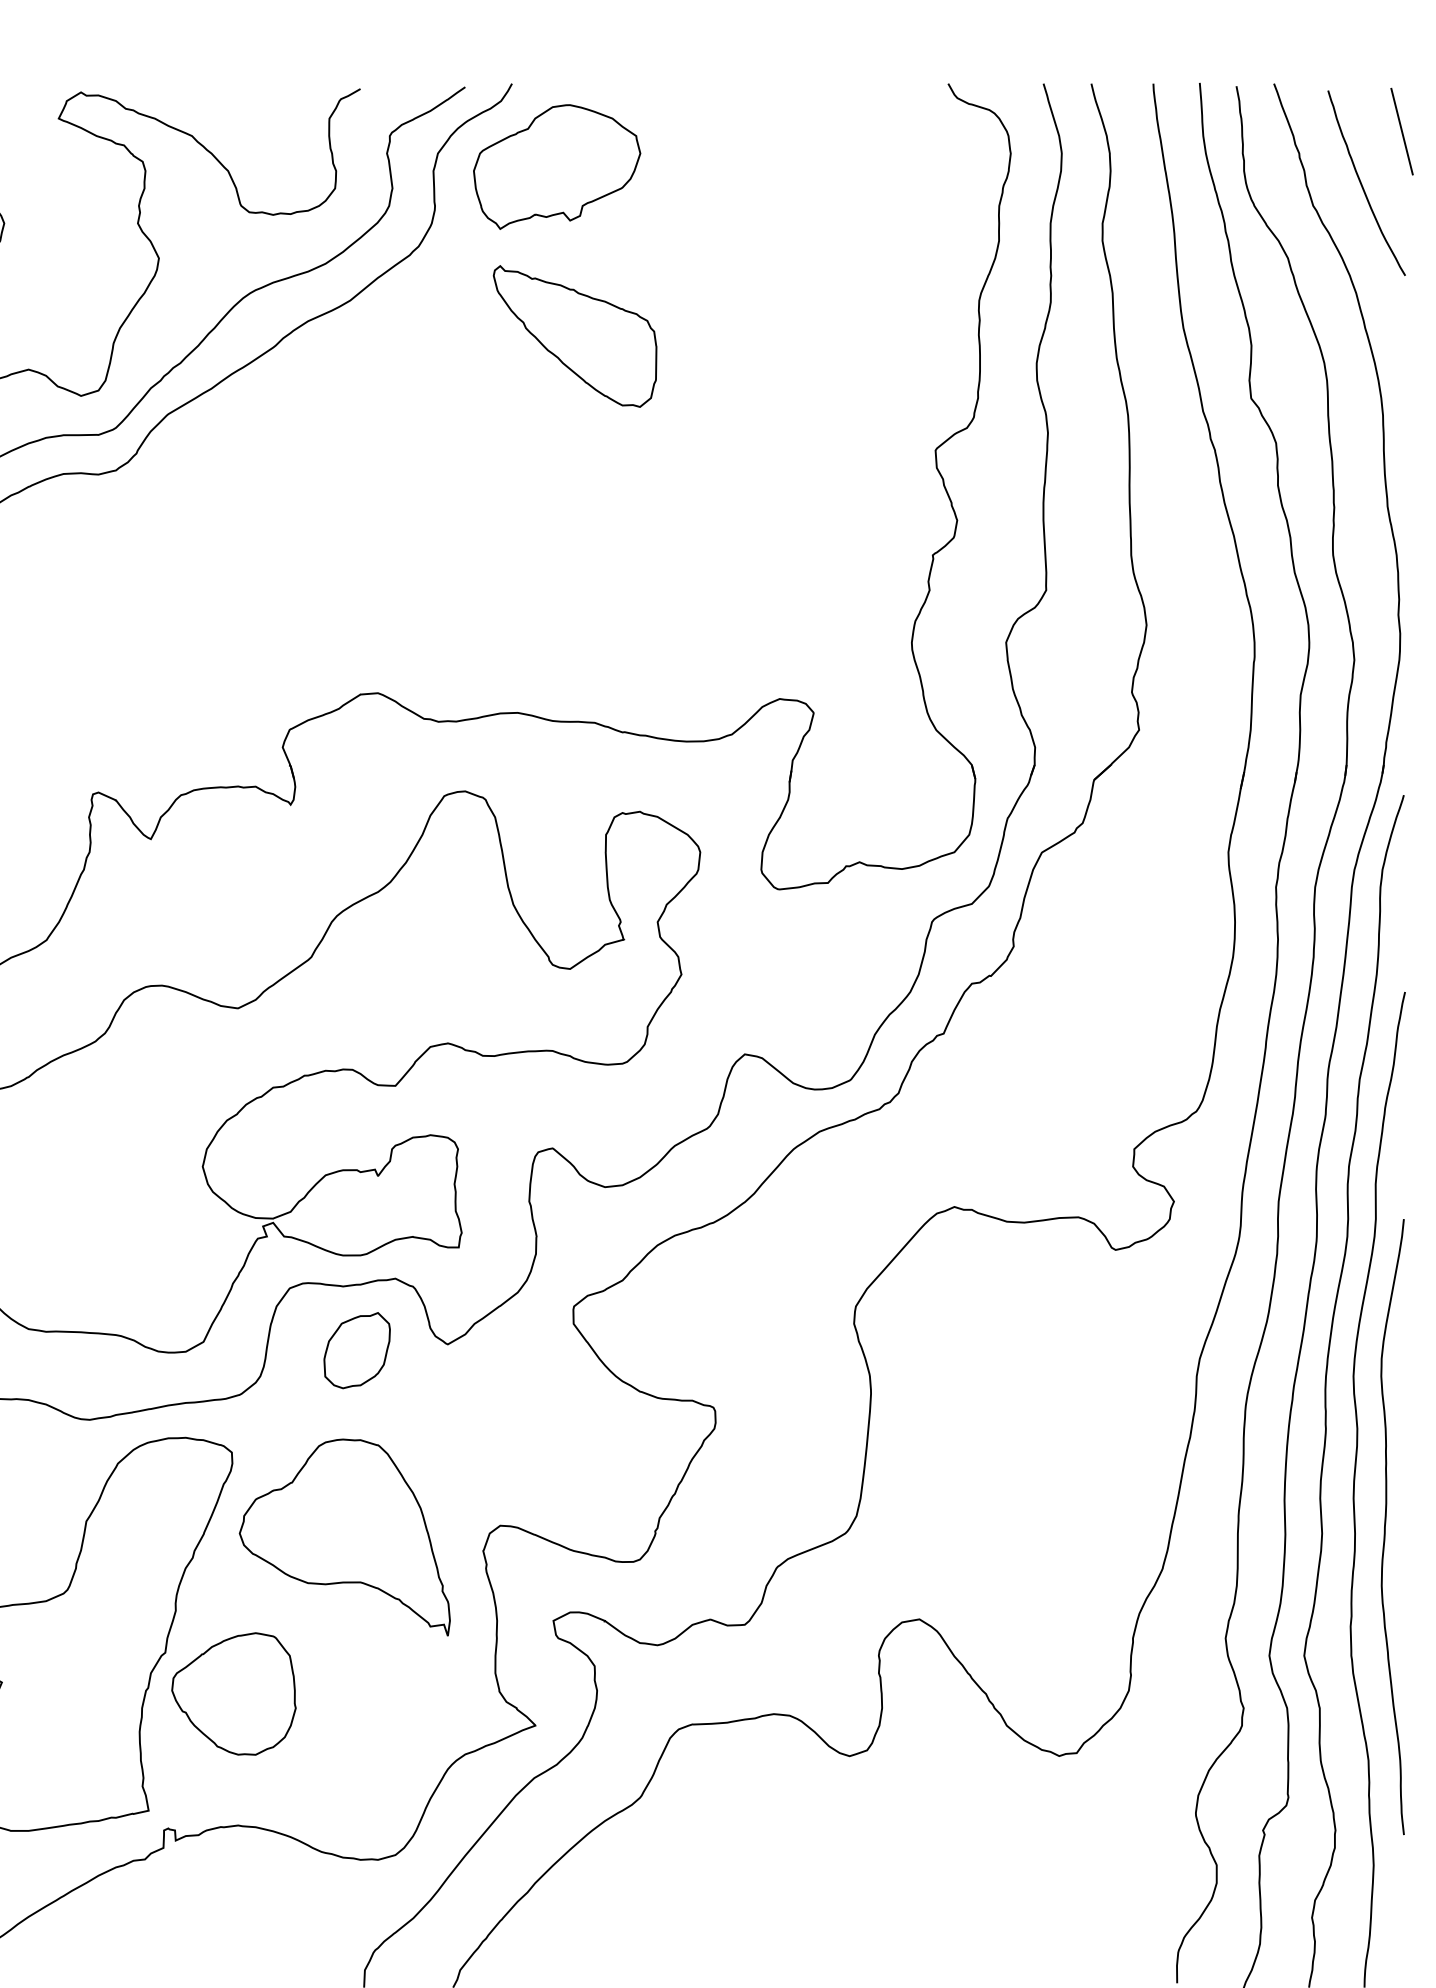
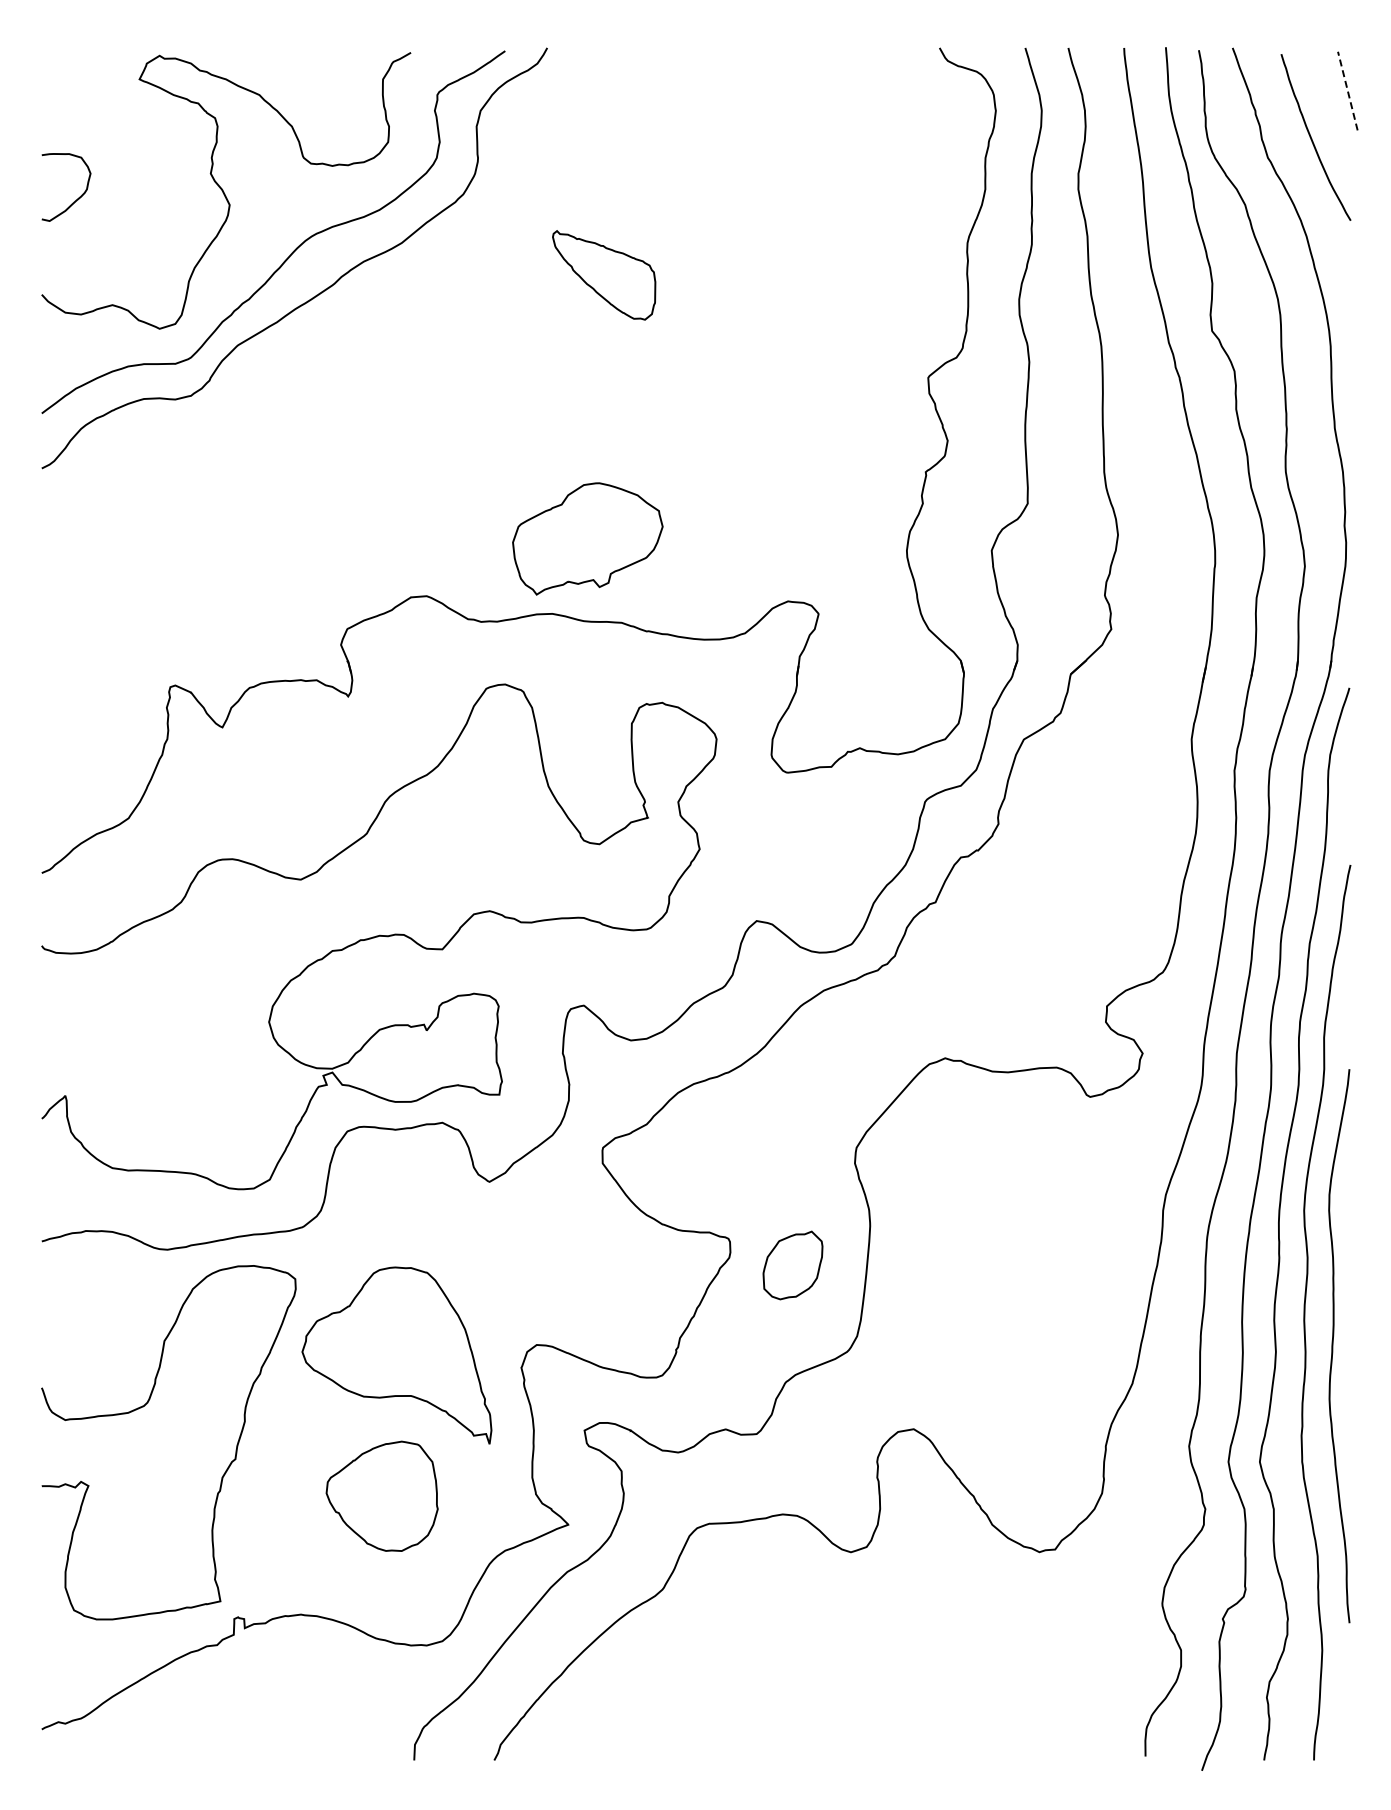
line: (1401, 132) -> (1347, 91), solid -> dashed
part: (556, 166) -> (587, 538), moved
part: (575, 336) -> (604, 275), size x0.7
part: (356, 1350) -> (792, 1265), moved
part: (233, 1693) -> (381, 1495), moved

